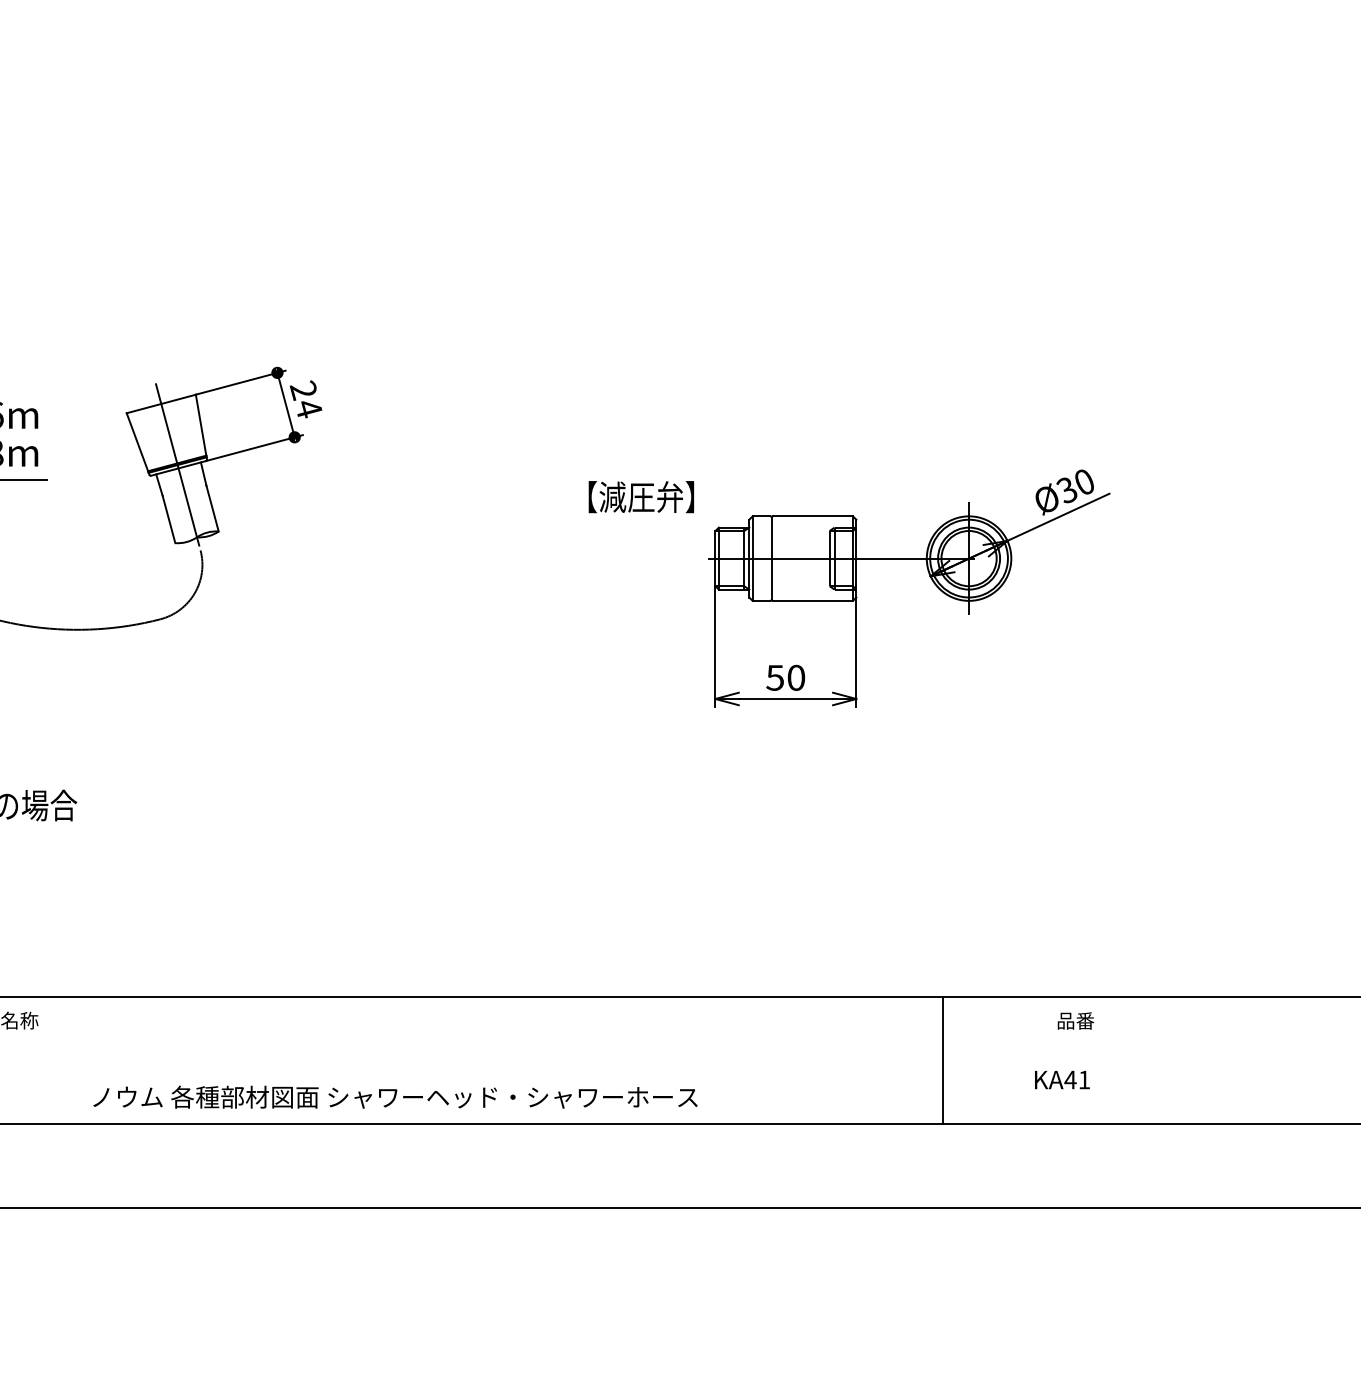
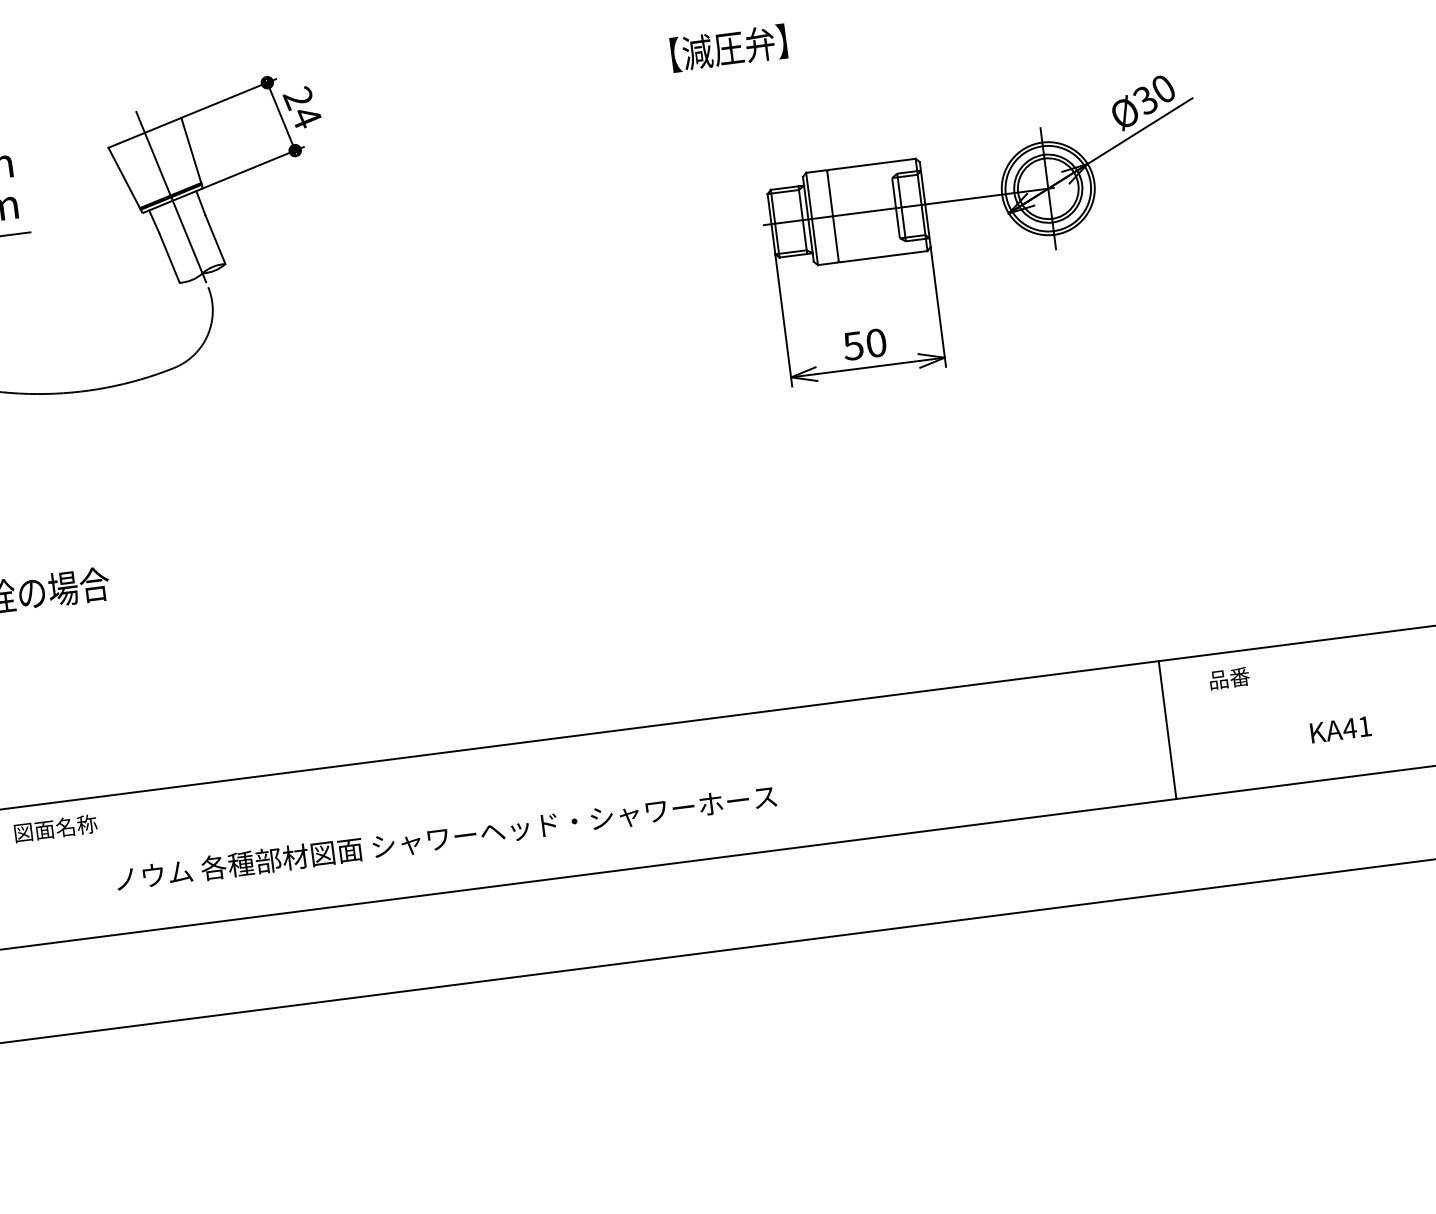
text: (640, 497) -> (727, 48), moved
line: (943, 1060) -> (1168, 730), moved
text: (1062, 1080) -> (1341, 730), moved
text: (395, 1096) -> (446, 837), moved

